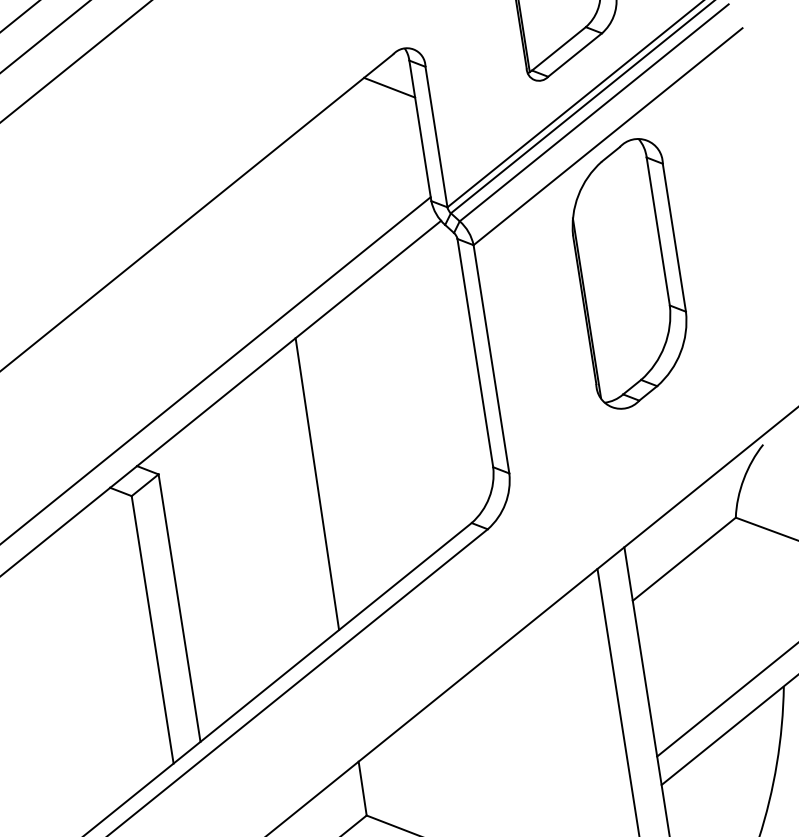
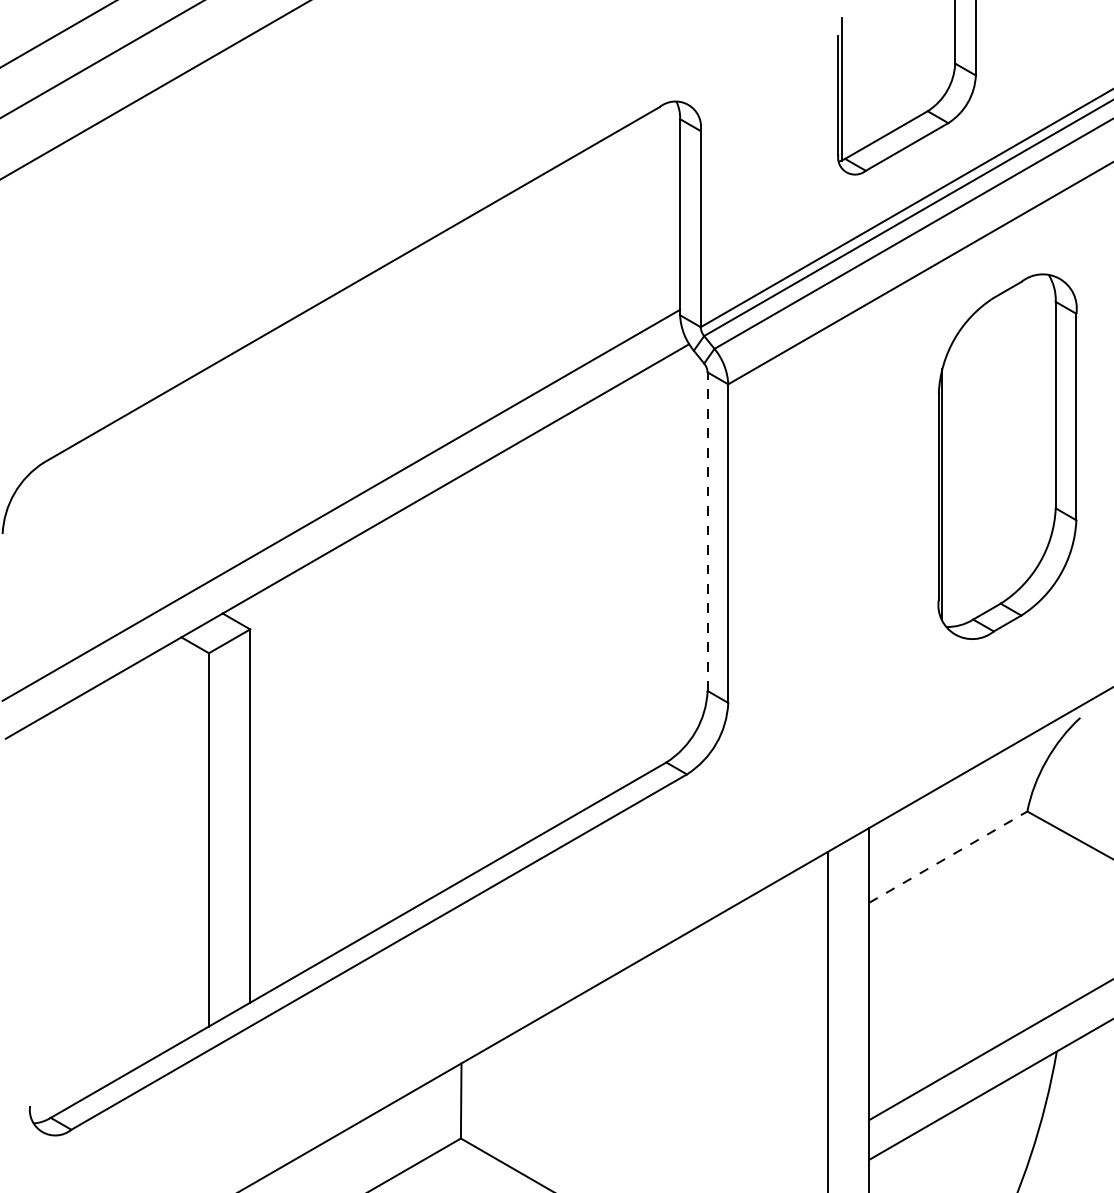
line: (389, 87) -> (647, 151), removed
part: (629, 273) -> (1007, 456), moved
line: (475, 352) -> (707, 531), solid -> dashed
line: (316, 484) -> (463, 676), removed
line: (684, 558) -> (948, 856), solid -> dashed

